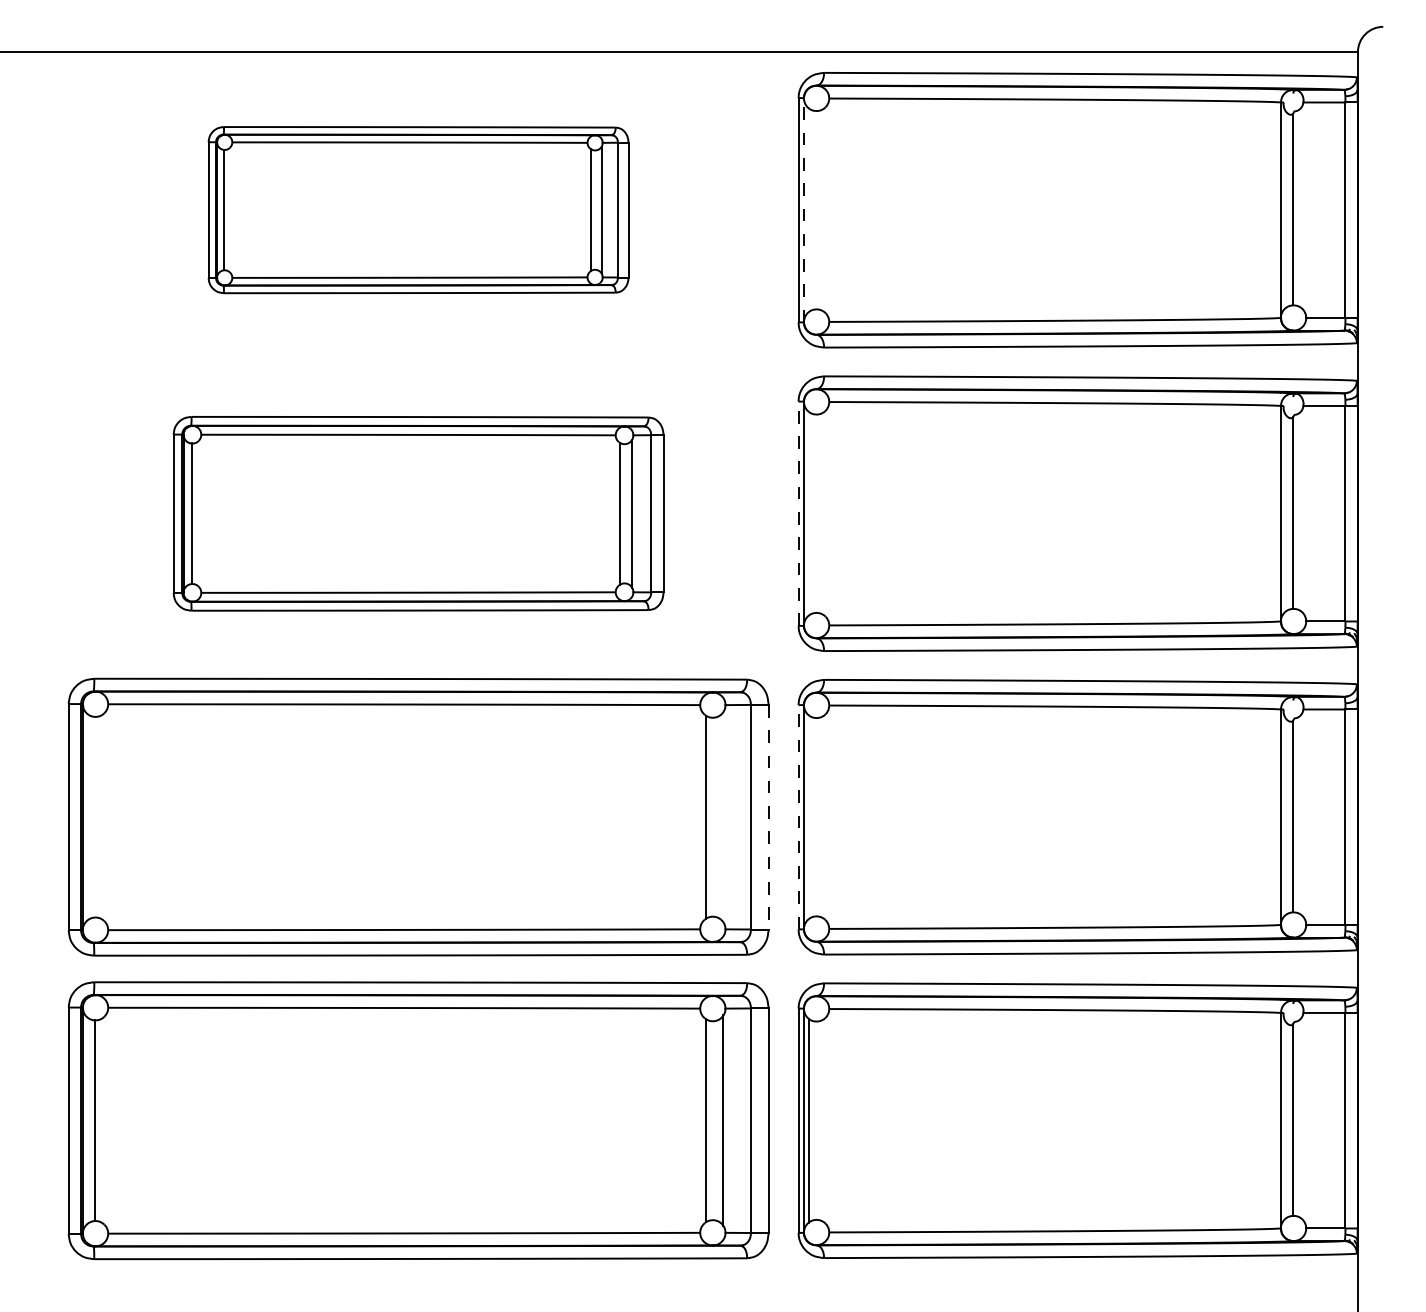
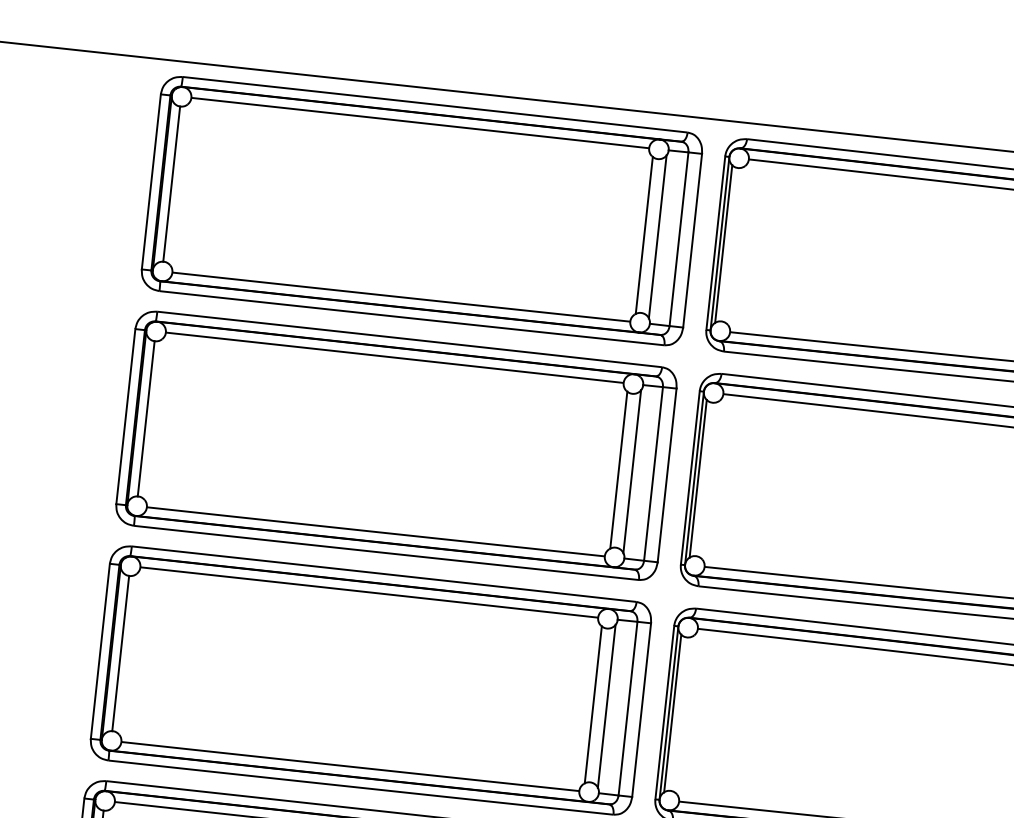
part: (418, 209) -> (421, 210), size x1.67
line: (803, 209) -> (719, 243), dashed -> solid
line: (808, 210) -> (723, 244), added
part: (418, 513) -> (396, 445), size x1.43
line: (798, 513) -> (690, 477), dashed -> solid
line: (808, 513) -> (698, 478), added
line: (95, 816) -> (121, 653), added
line: (723, 816) -> (606, 705), added
line: (798, 816) -> (664, 712), dashed -> solid
line: (768, 817) -> (641, 710), dashed -> solid
line: (808, 817) -> (672, 713), added

